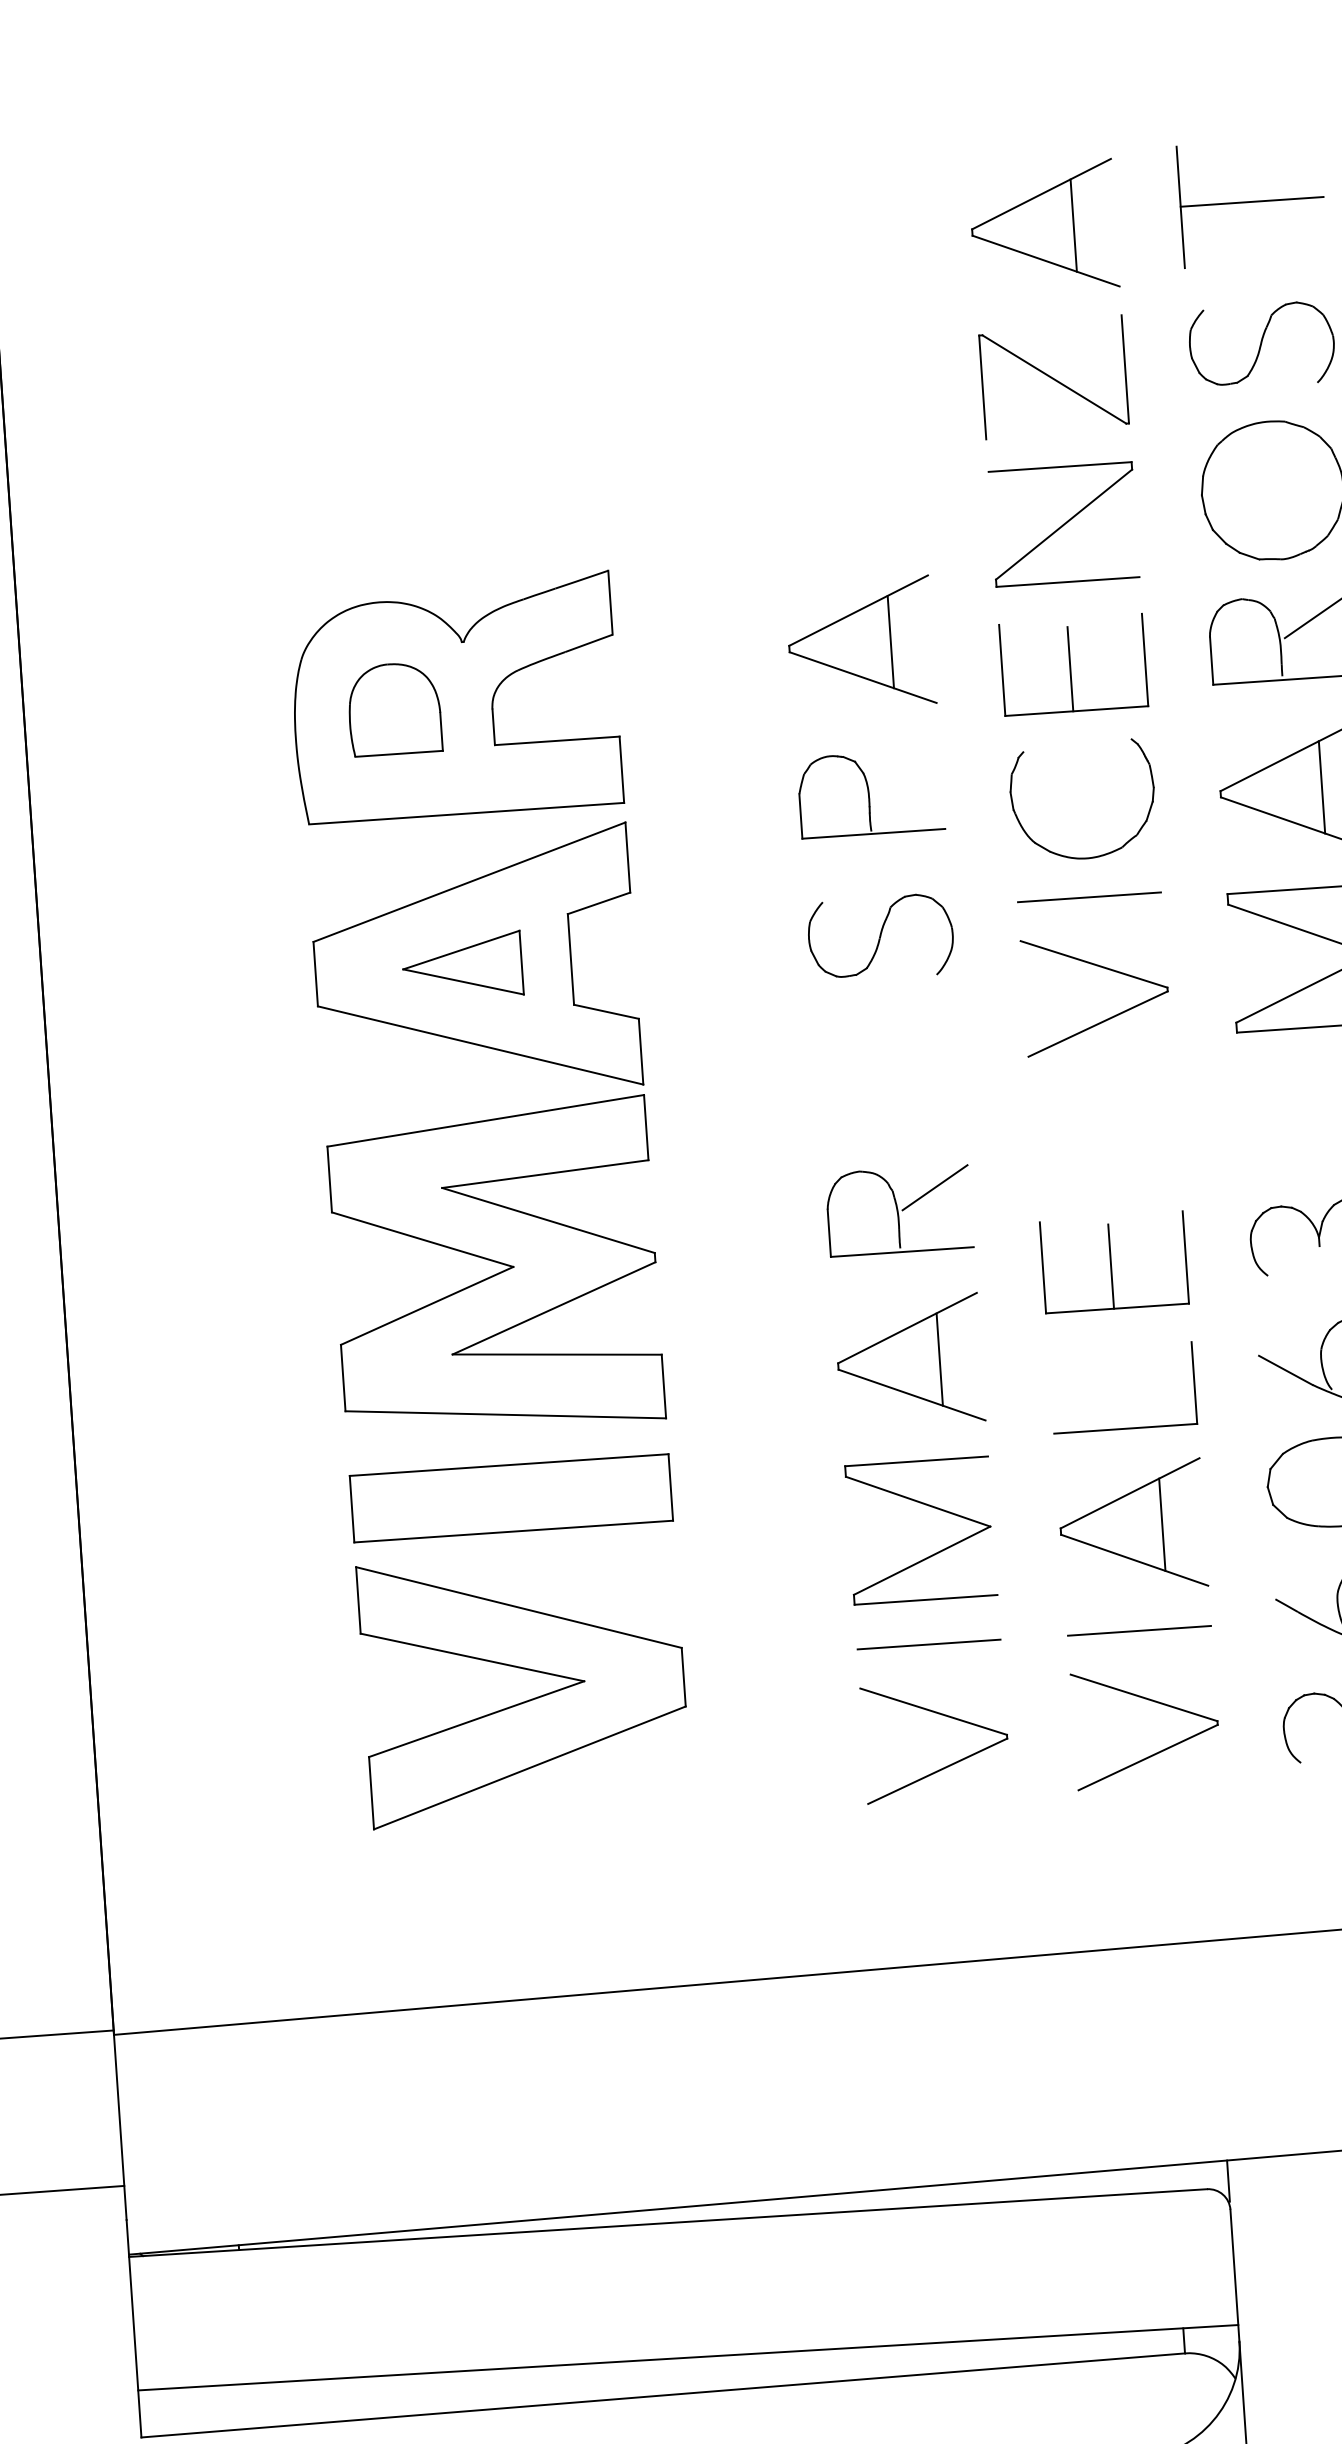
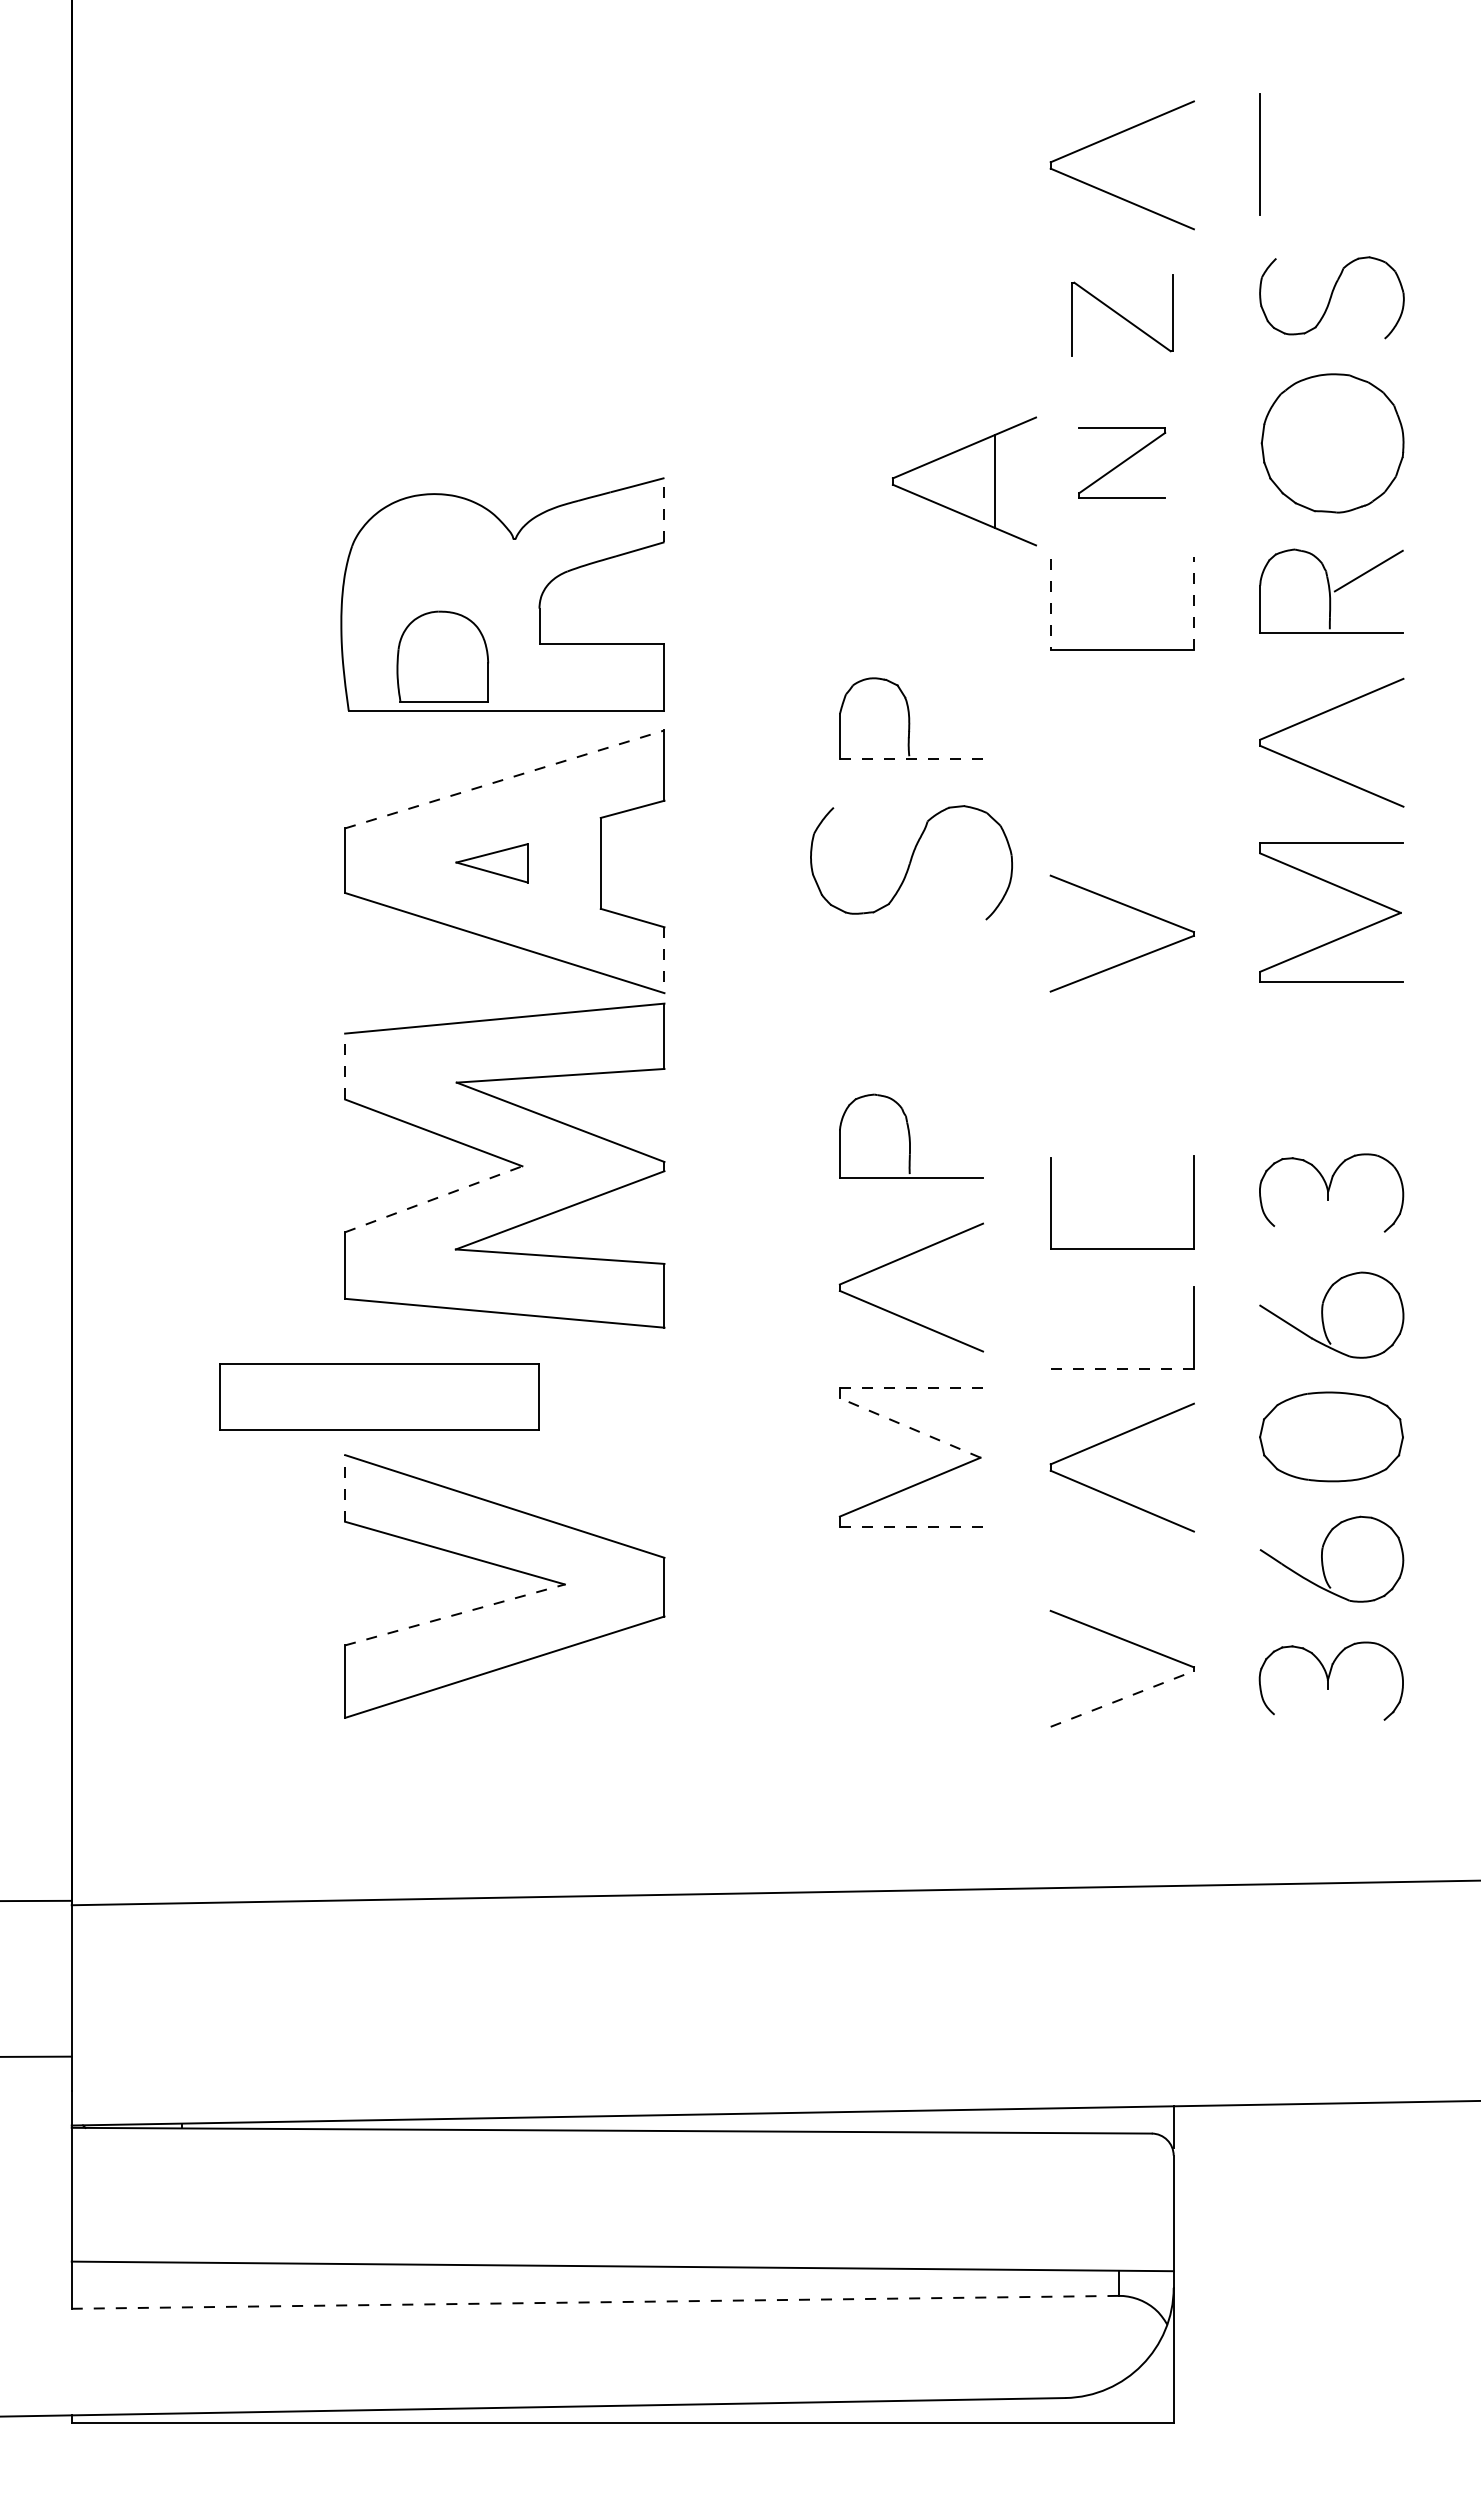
line: (1251, 201) -> (1331, 153), removed
line: (1073, 225) -> (1152, 165), removed
part: (1054, 377) -> (1122, 315), size x0.7
part: (1063, 524) -> (1121, 462), size x0.6
line: (610, 602) -> (664, 509), solid -> dashed
part: (860, 644) -> (964, 481), moved
line: (1144, 659) -> (1193, 603), solid -> dashed
line: (1070, 668) -> (1118, 607), removed
line: (1002, 670) -> (1050, 604), solid -> dashed
part: (394, 708) -> (442, 656), moved
line: (1321, 787) -> (1361, 742), removed
line: (873, 833) -> (911, 758), solid -> dashed
part: (1085, 857) -> (1121, 796), removed
line: (470, 882) -> (505, 779), solid -> dashed
line: (1088, 897) -> (1121, 836), removed
part: (880, 937) -> (911, 862), size x1.4
part: (461, 966) -> (491, 863), size x0.6
line: (641, 1051) -> (664, 960), solid -> dashed
line: (330, 1179) -> (345, 1066), solid -> dashed
line: (935, 1187) -> (948, 1115), removed
line: (1110, 1266) -> (1118, 1206), removed
line: (426, 1306) -> (433, 1199), solid -> dashed
line: (939, 1359) -> (941, 1287), removed
line: (1125, 1428) -> (1122, 1369), solid -> dashed
line: (916, 1461) -> (911, 1387), solid -> dashed
part: (511, 1497) -> (379, 1396), moved
line: (917, 1501) -> (909, 1427), solid -> dashed
line: (1162, 1524) -> (1152, 1467), removed
line: (358, 1599) -> (345, 1487), solid -> dashed
line: (926, 1599) -> (911, 1526), solid -> dashed
line: (1138, 1630) -> (1121, 1571), removed
line: (929, 1644) -> (911, 1571), removed
part: (942, 1716) -> (920, 1643), removed
line: (477, 1718) -> (455, 1614), solid -> dashed
line: (1148, 1757) -> (1122, 1698), solid -> dashed
line: (663, 2395) -> (595, 2302), solid -> dashed

